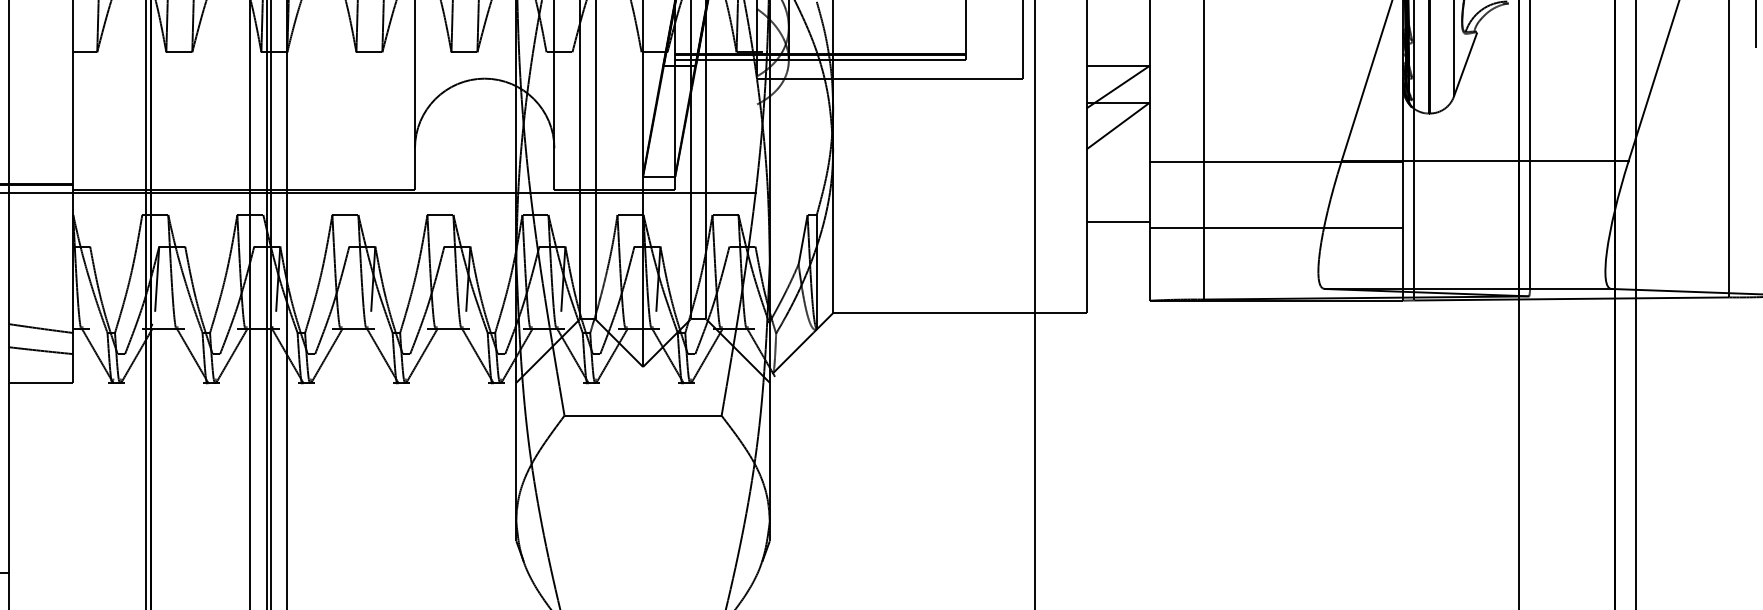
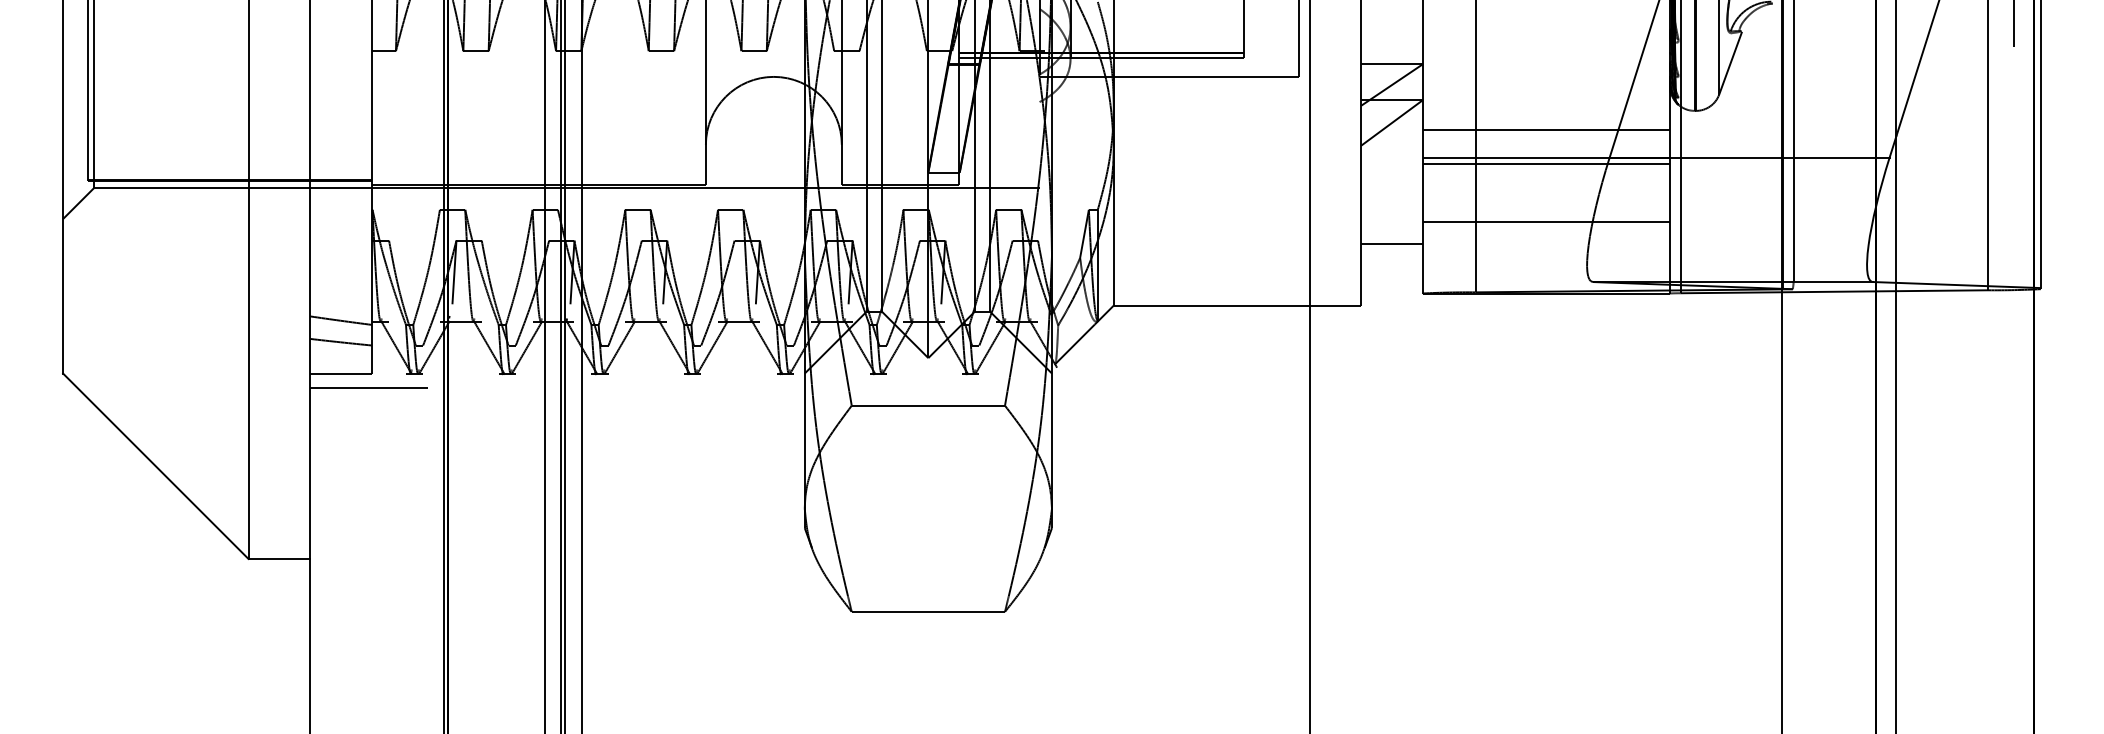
line: (1276, 132) -> (1546, 129), added
line: (1276, 168) -> (1546, 164), added
line: (1117, 221) -> (1391, 243), moved
line: (69, 398) -> (368, 388), added

